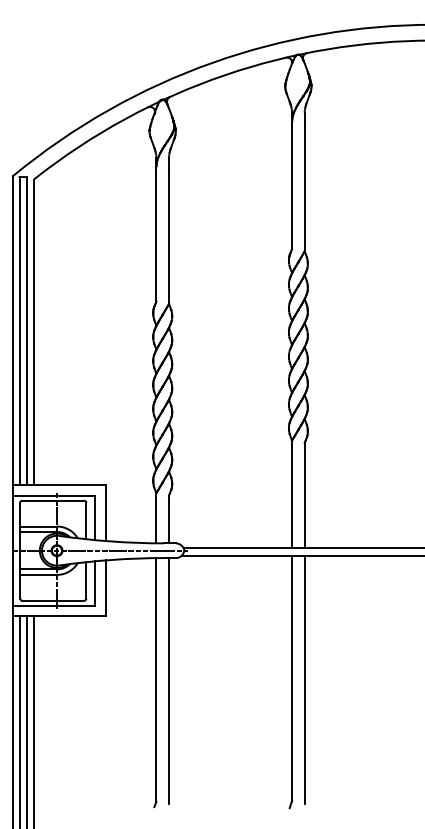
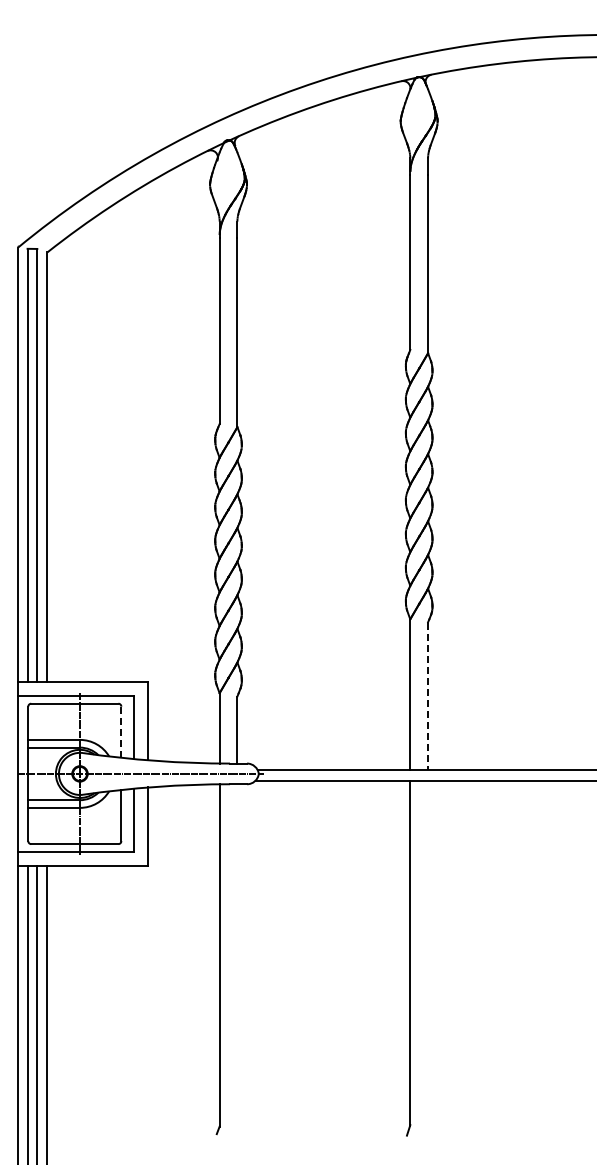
line: (305, 495) -> (428, 696), solid -> dashed
line: (86, 521) -> (121, 732), solid -> dashed
line: (305, 679) -> (428, 954), removed
line: (169, 680) -> (237, 956), removed

